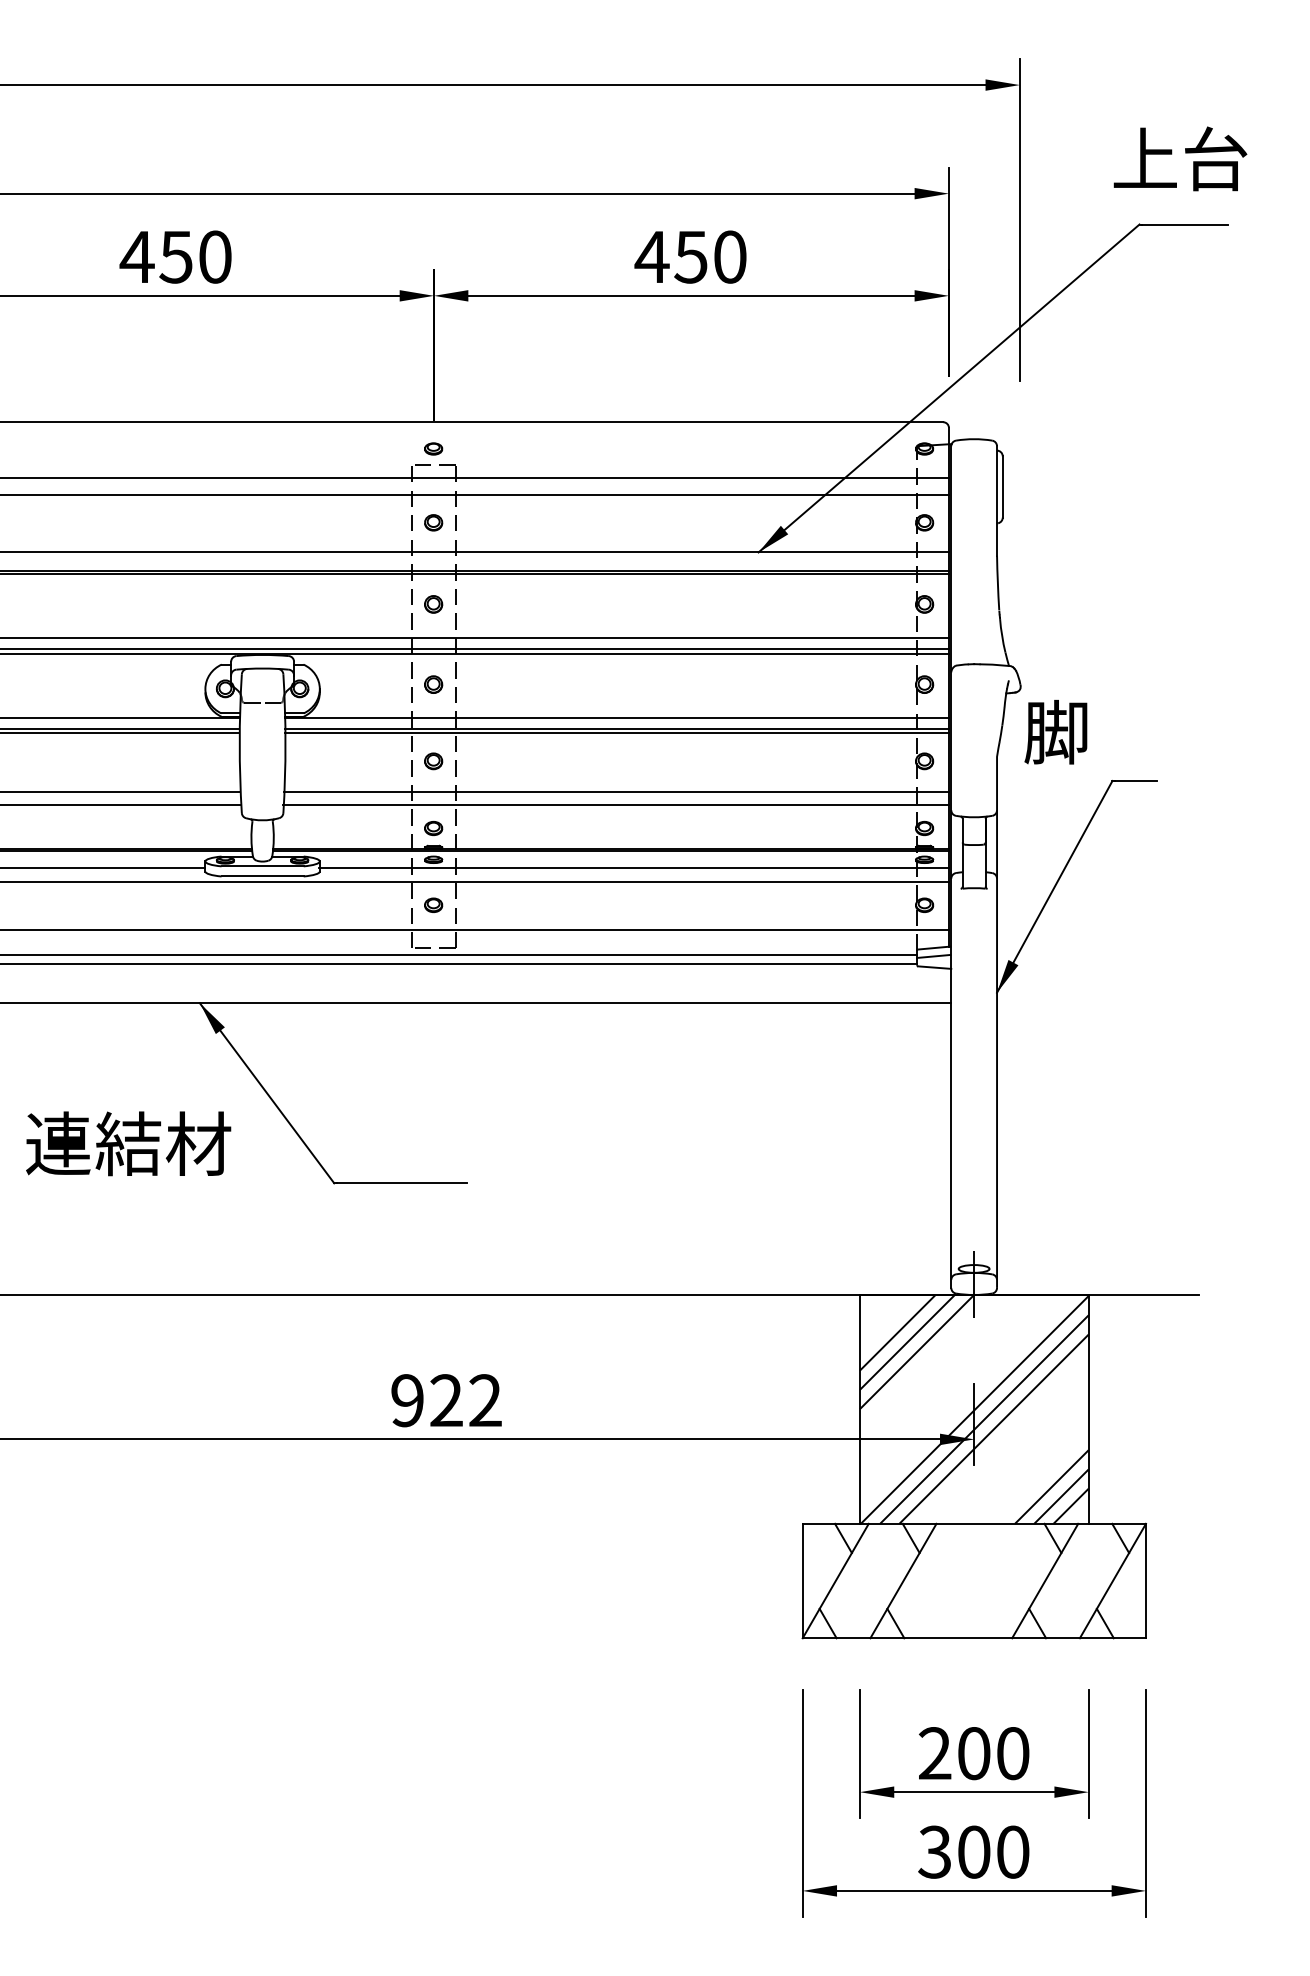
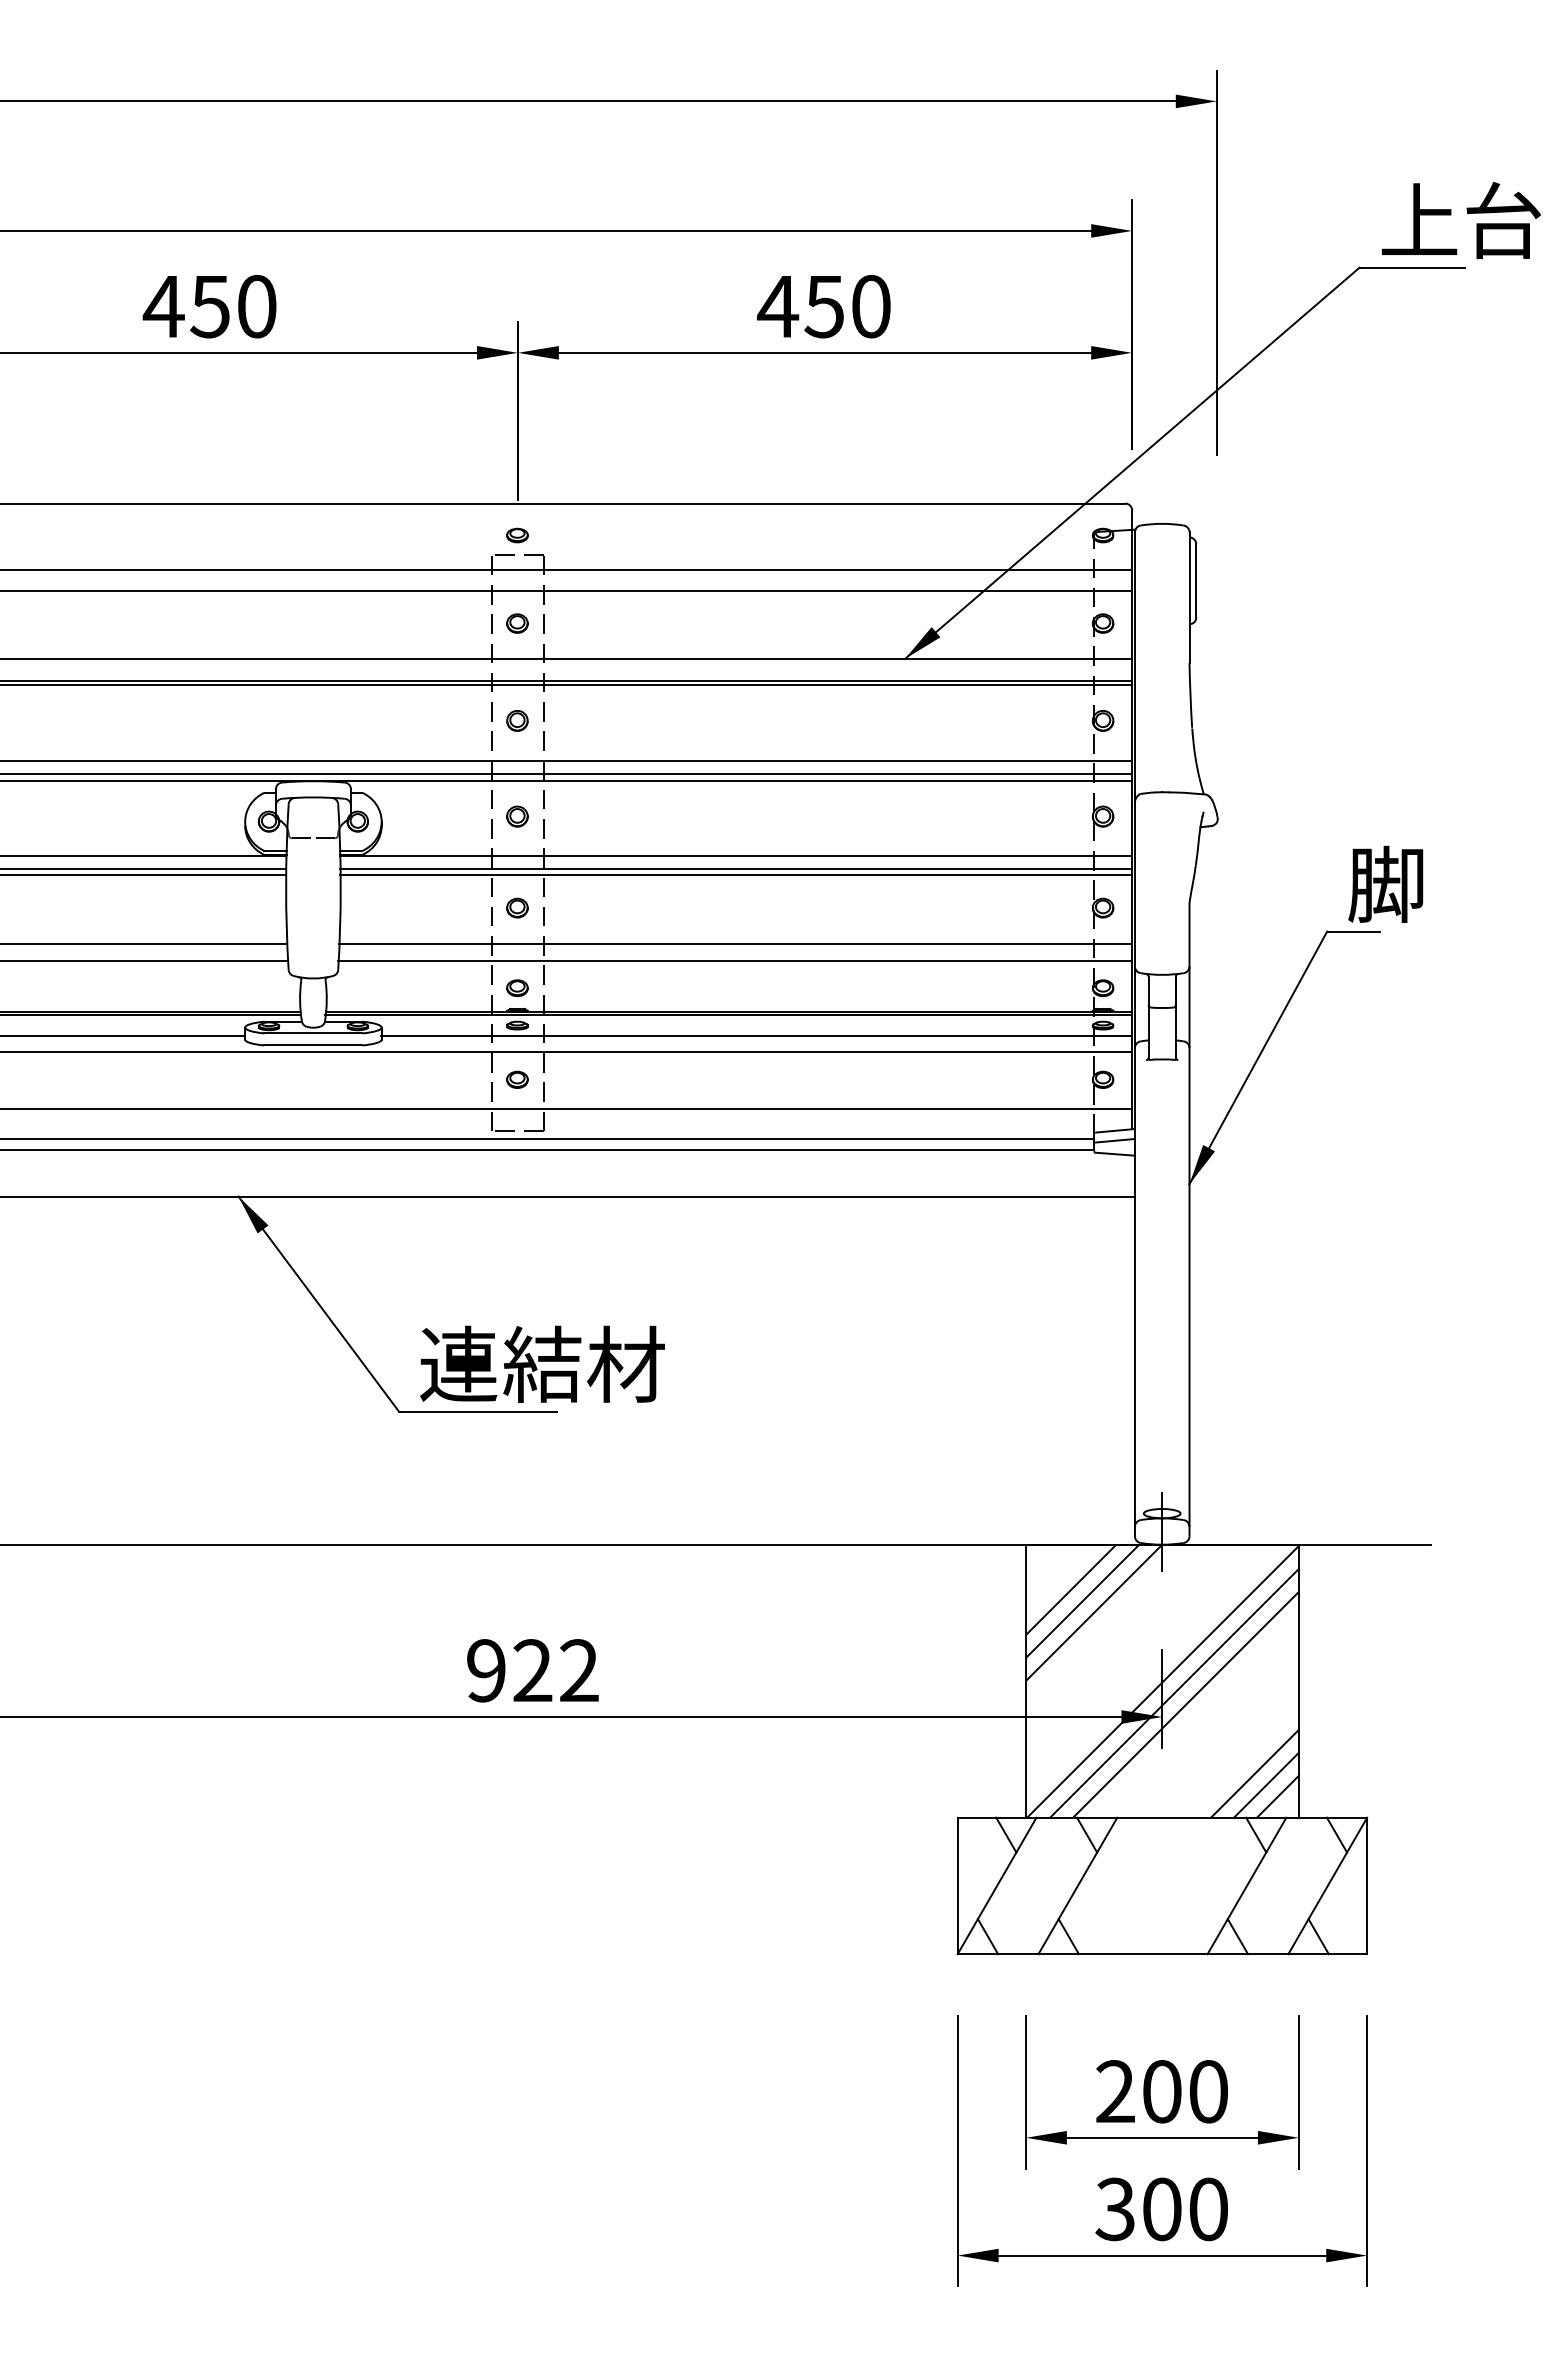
text: (1179, 158) -> (1460, 219), moved
text: (1055, 731) -> (1385, 883), moved
text: (128, 1143) -> (542, 1363), moved

